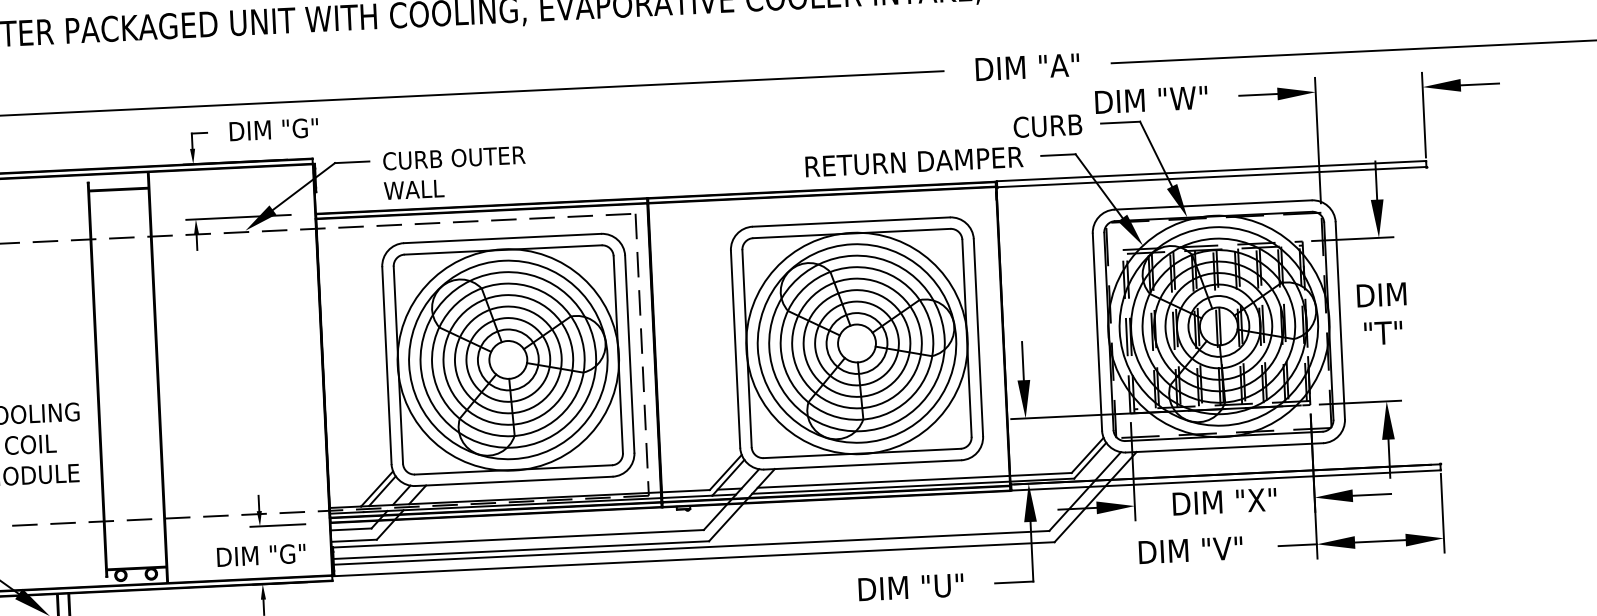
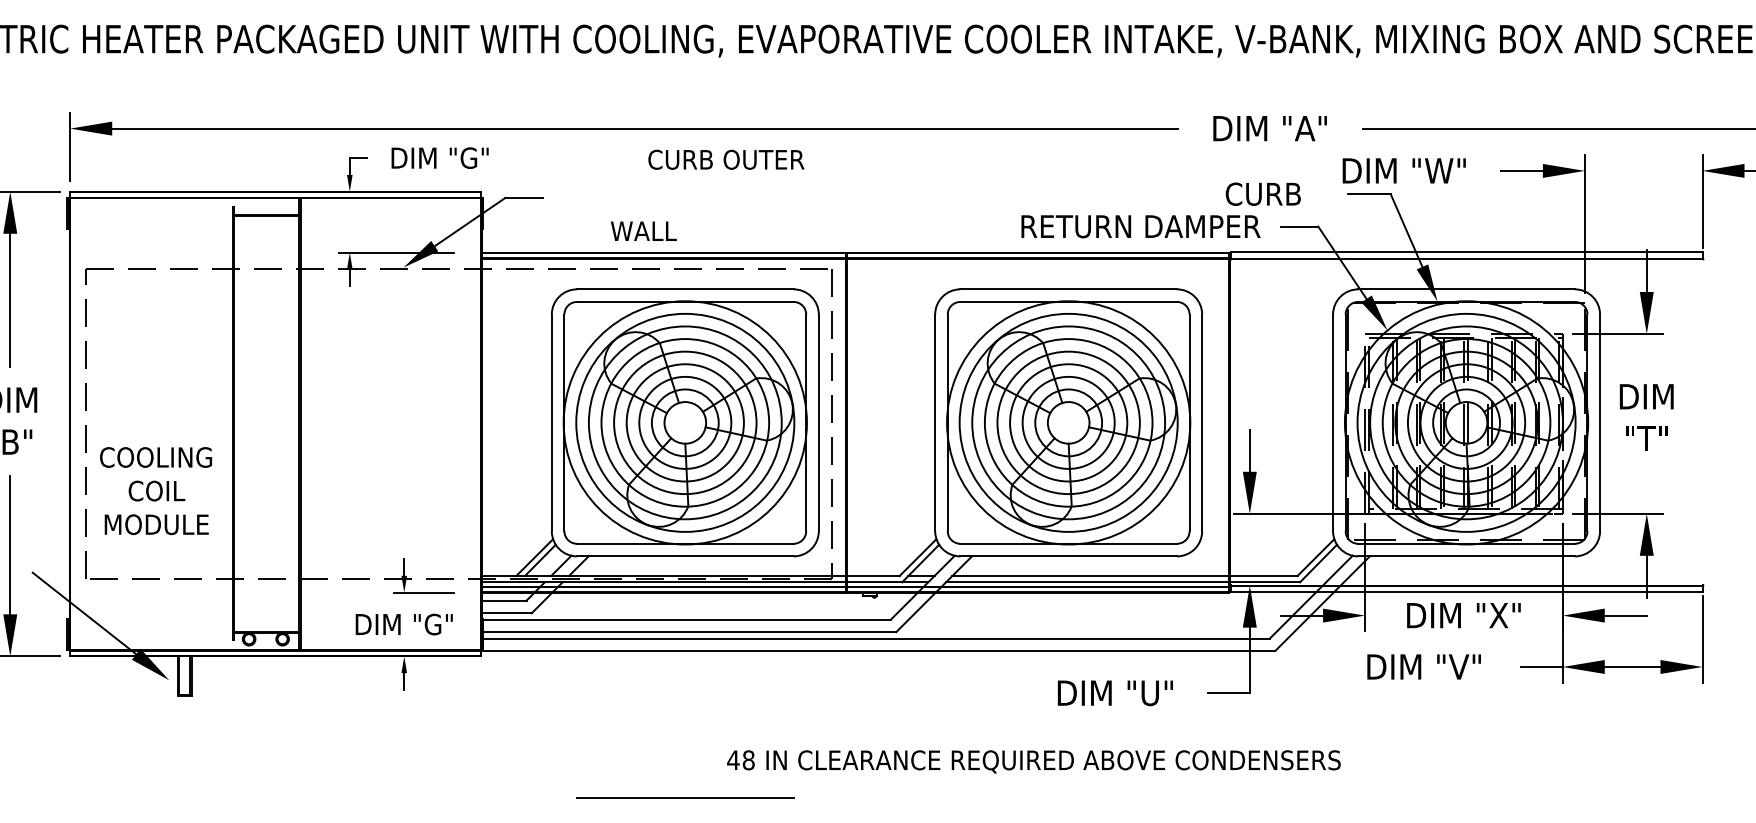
text: (1047, 125) -> (1262, 193), moved
text: (454, 157) -> (726, 159), moved
text: (413, 189) -> (643, 230), moved

